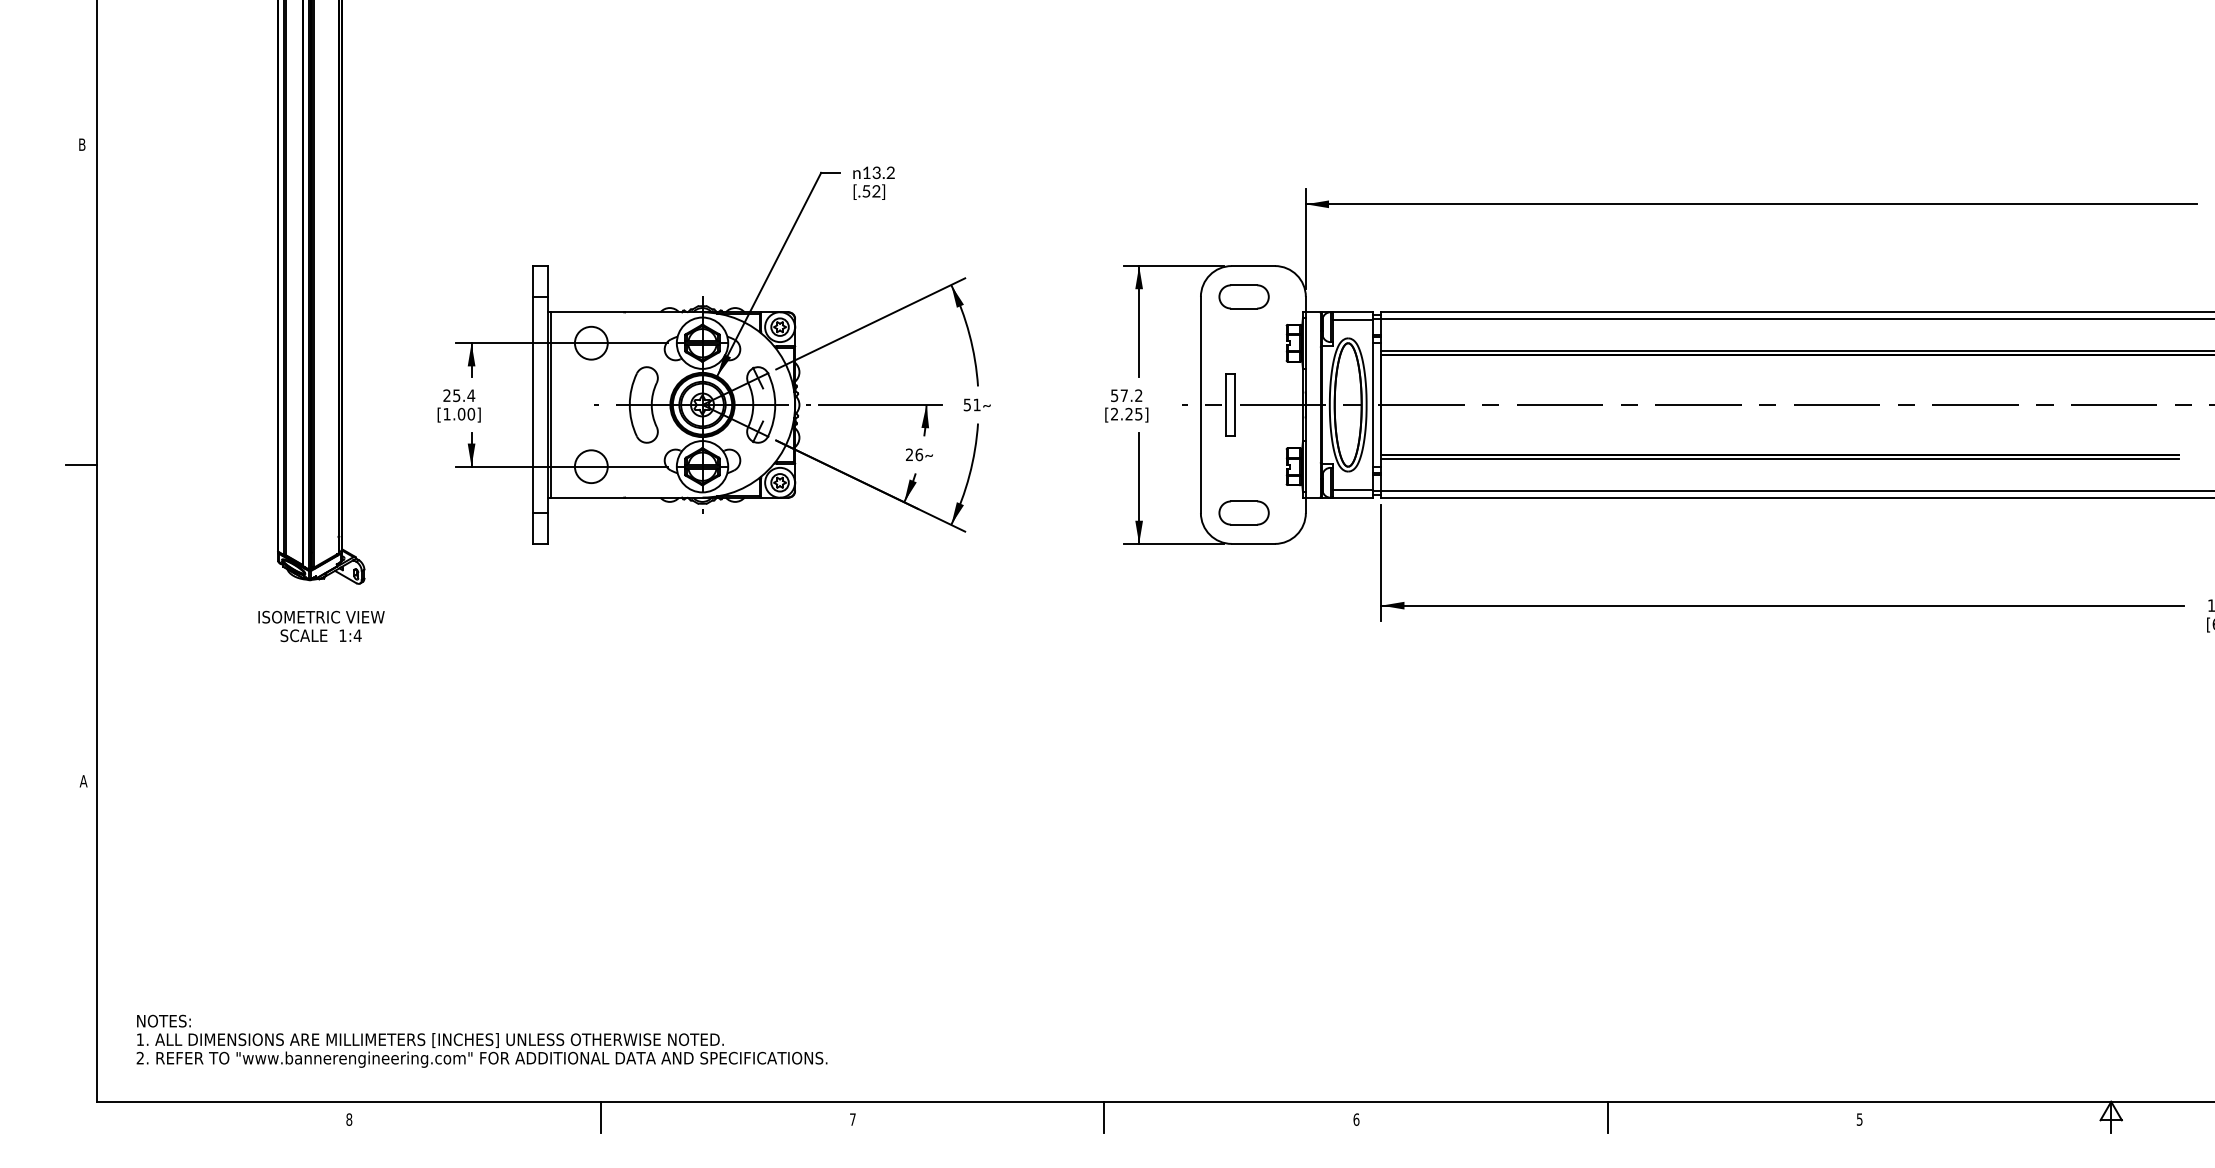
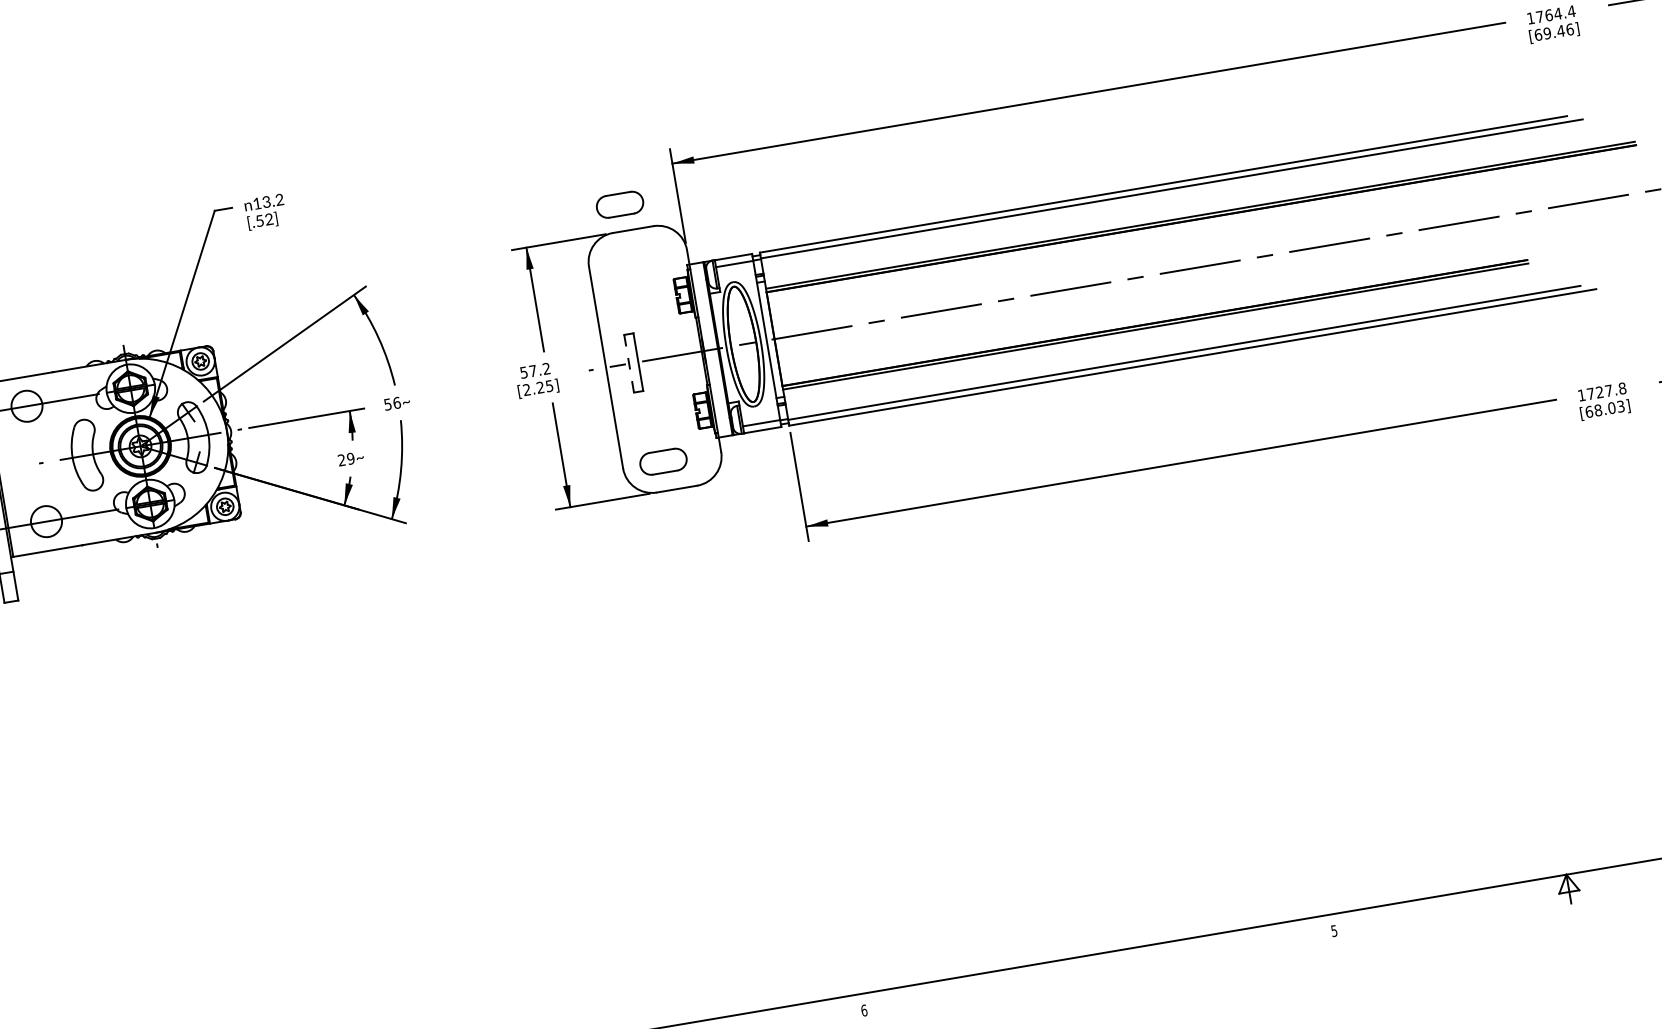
part: (1243, 296) -> (619, 204), moved
text: (976, 404) -> (396, 402), 51 -> 56
line: (1225, 404) -> (628, 363), solid -> dashed
text: (919, 454) -> (351, 458), 26 -> 29
line: (1607, 1116) -> (1098, 968), removed

